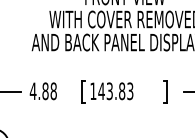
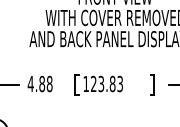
text: (101, 90) -> (93, 83), 143.83 -> 123.83

